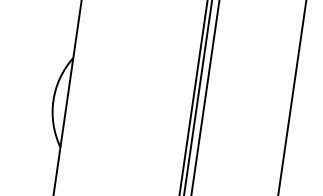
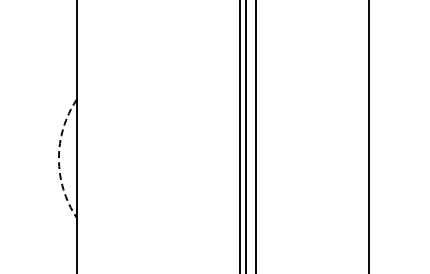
arc: (53, 100) -> (58, 158), solid -> dashed

